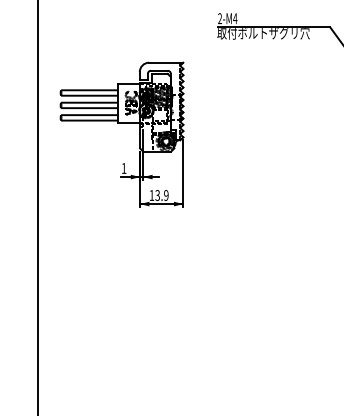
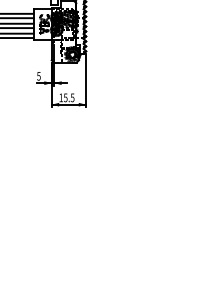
text: (123, 168) -> (38, 76), 1 -> 5
text: (161, 194) -> (68, 97), 13.9 -> 15.5

